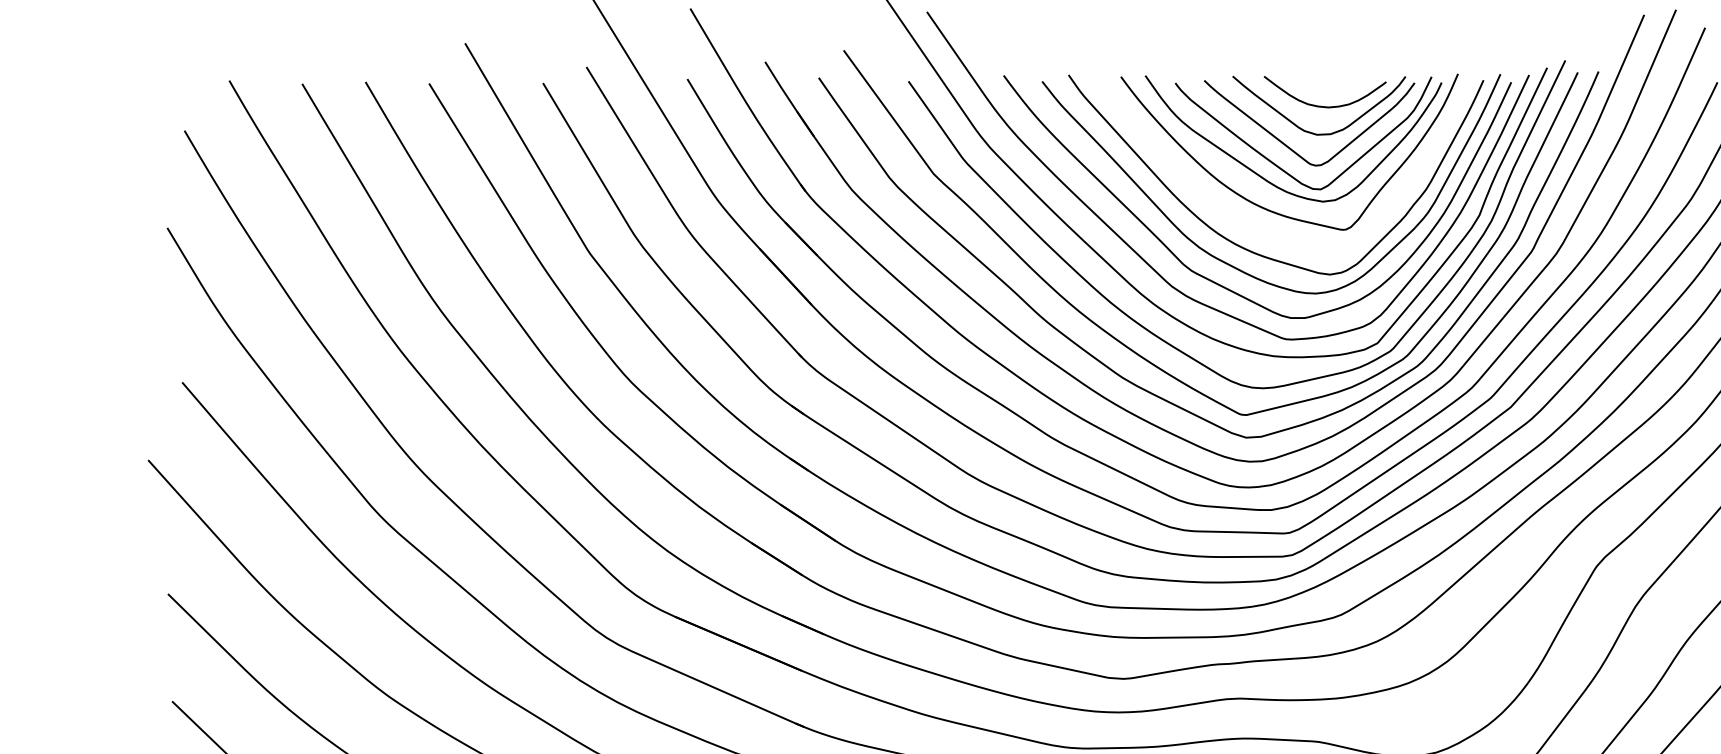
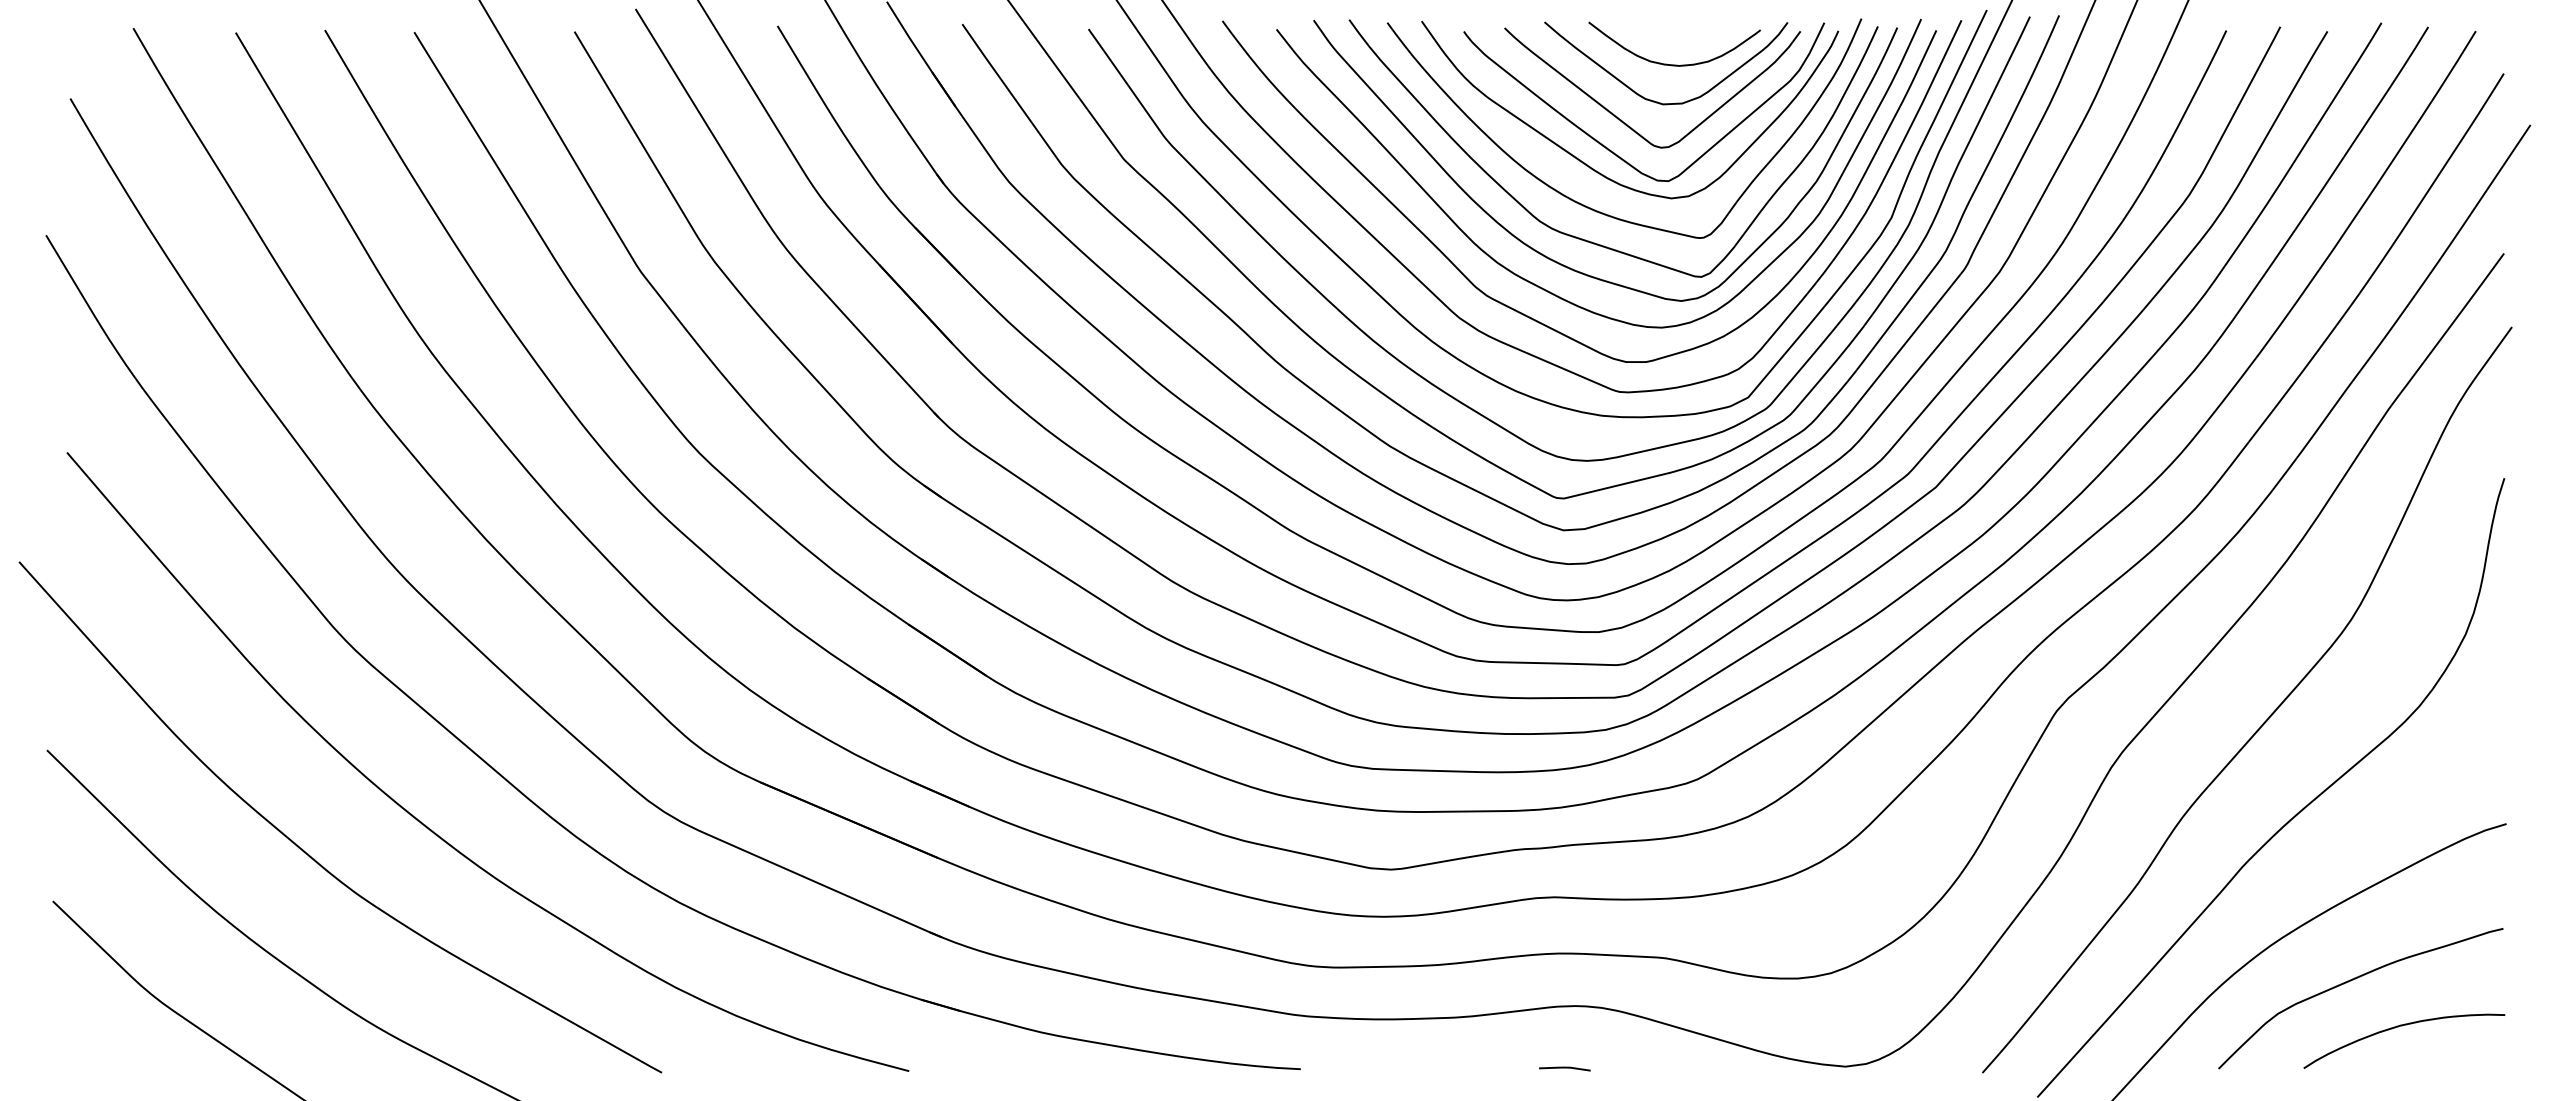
curve: (1259, 230) -> (1582, 238), added

